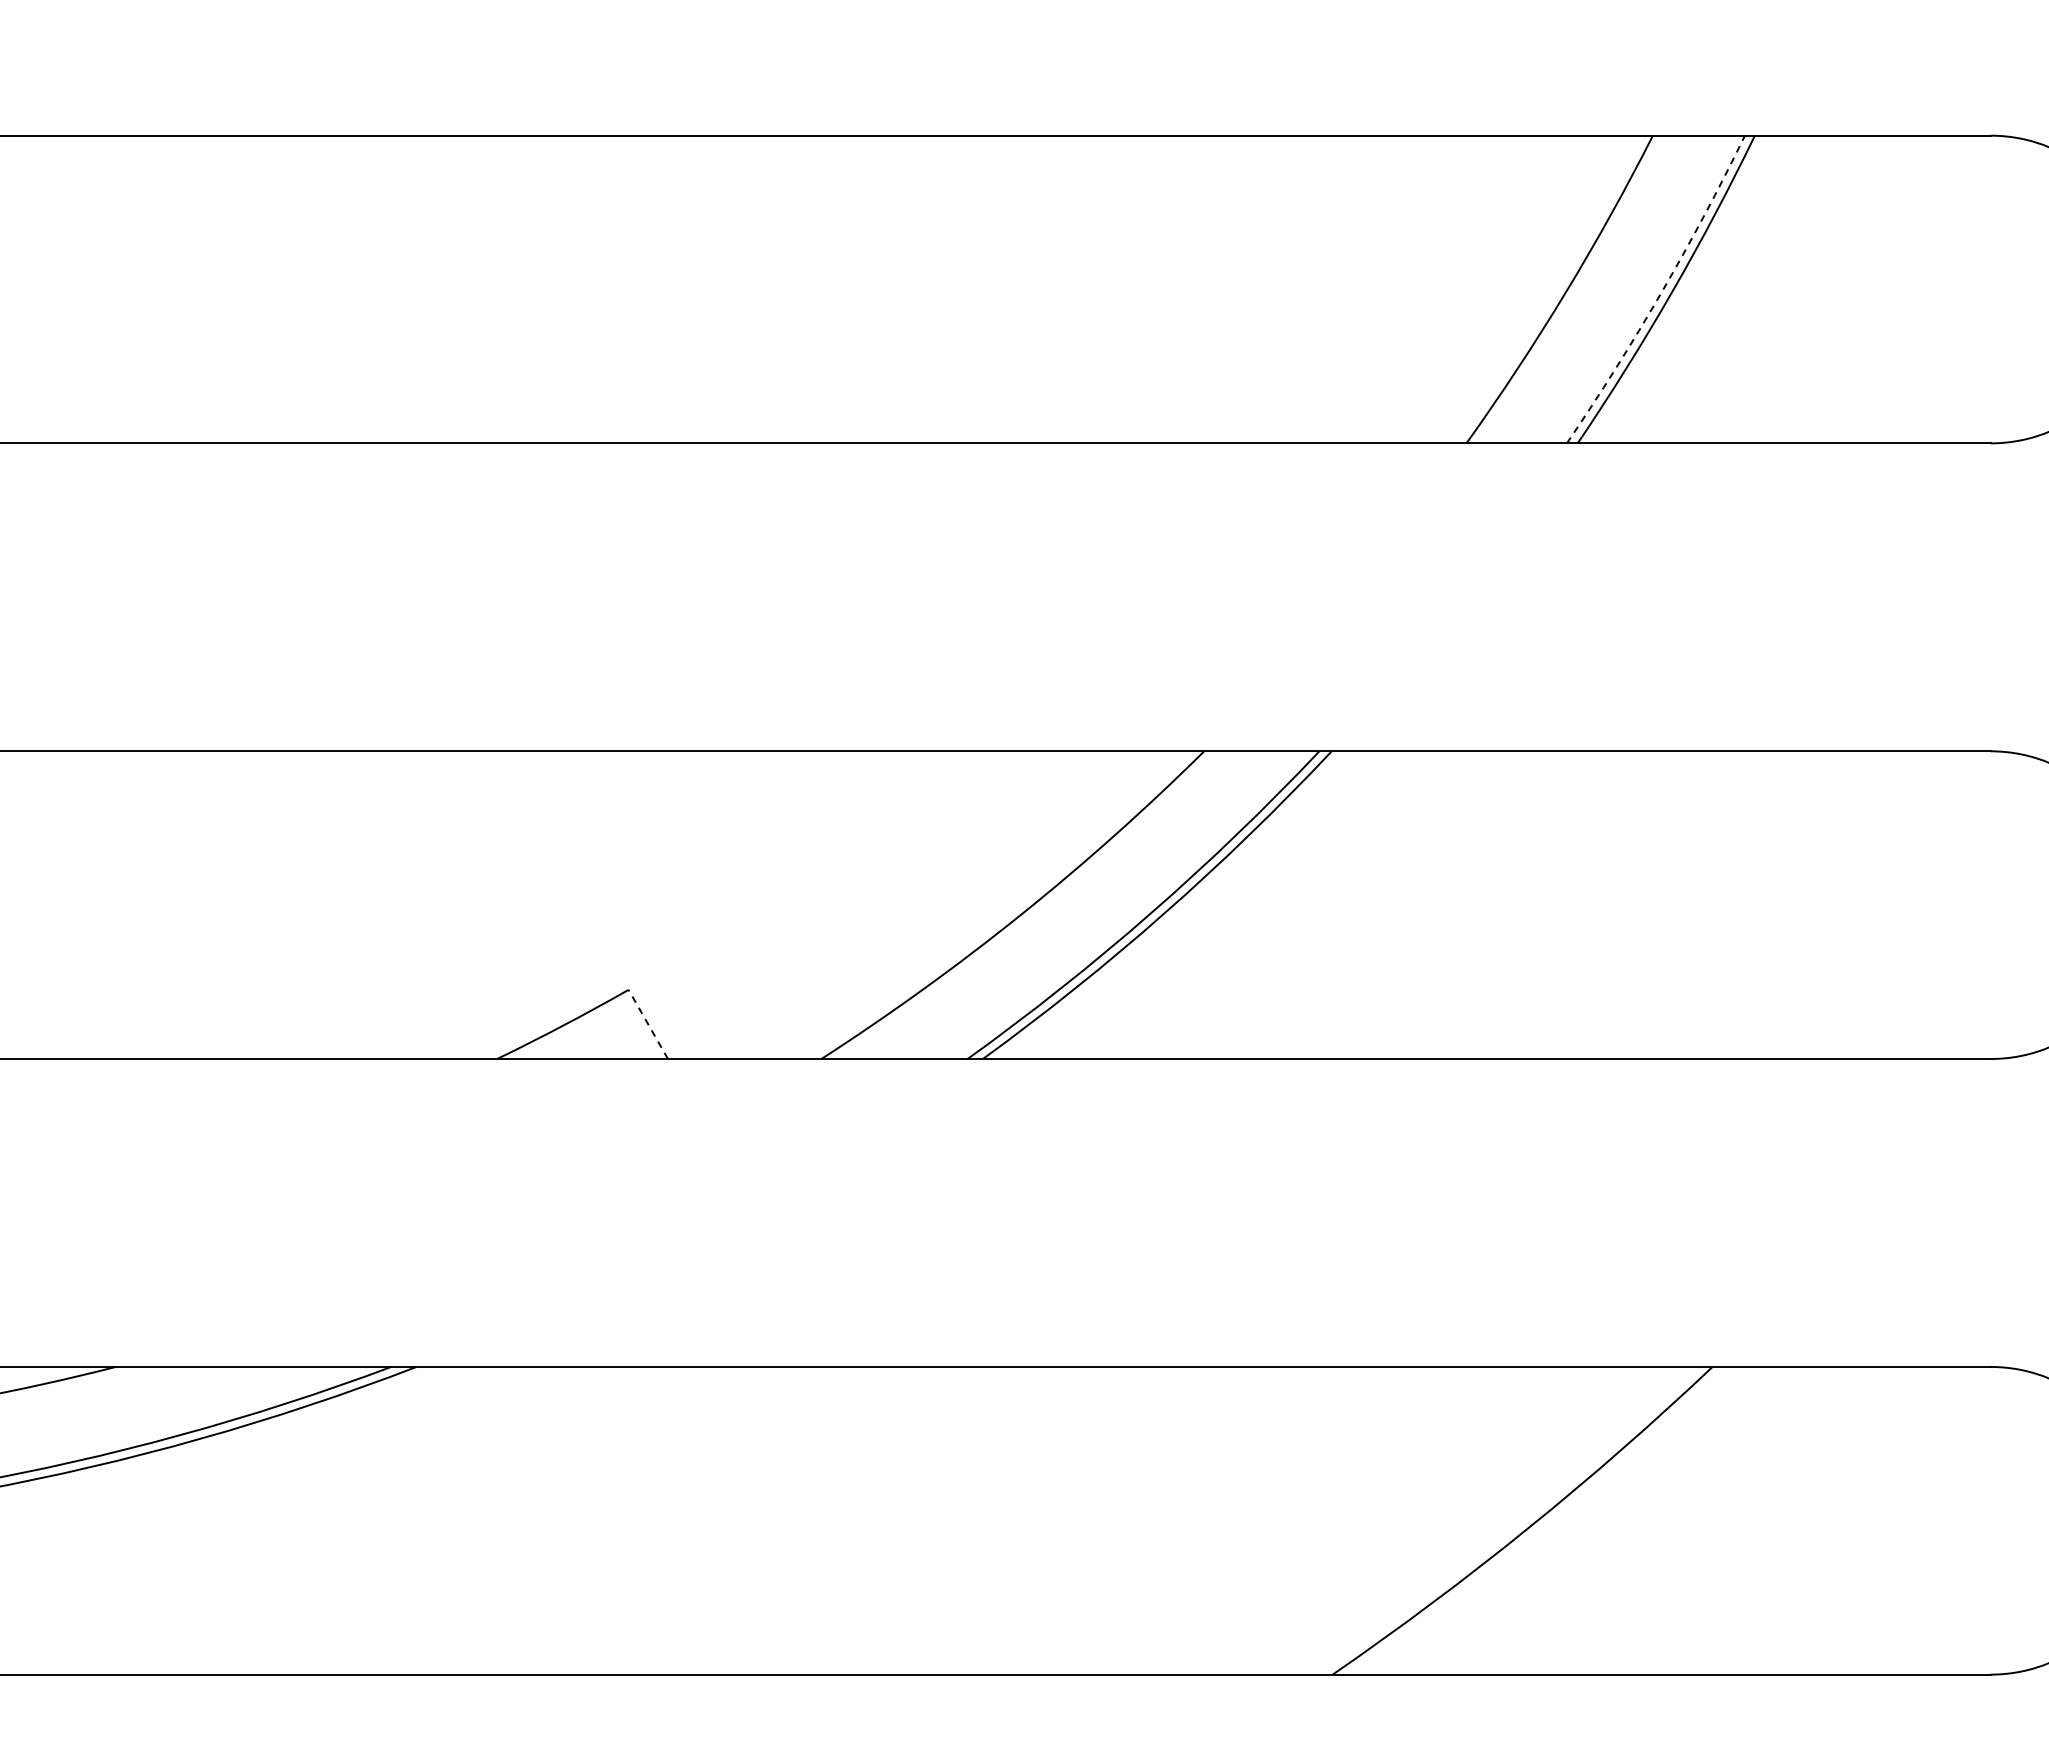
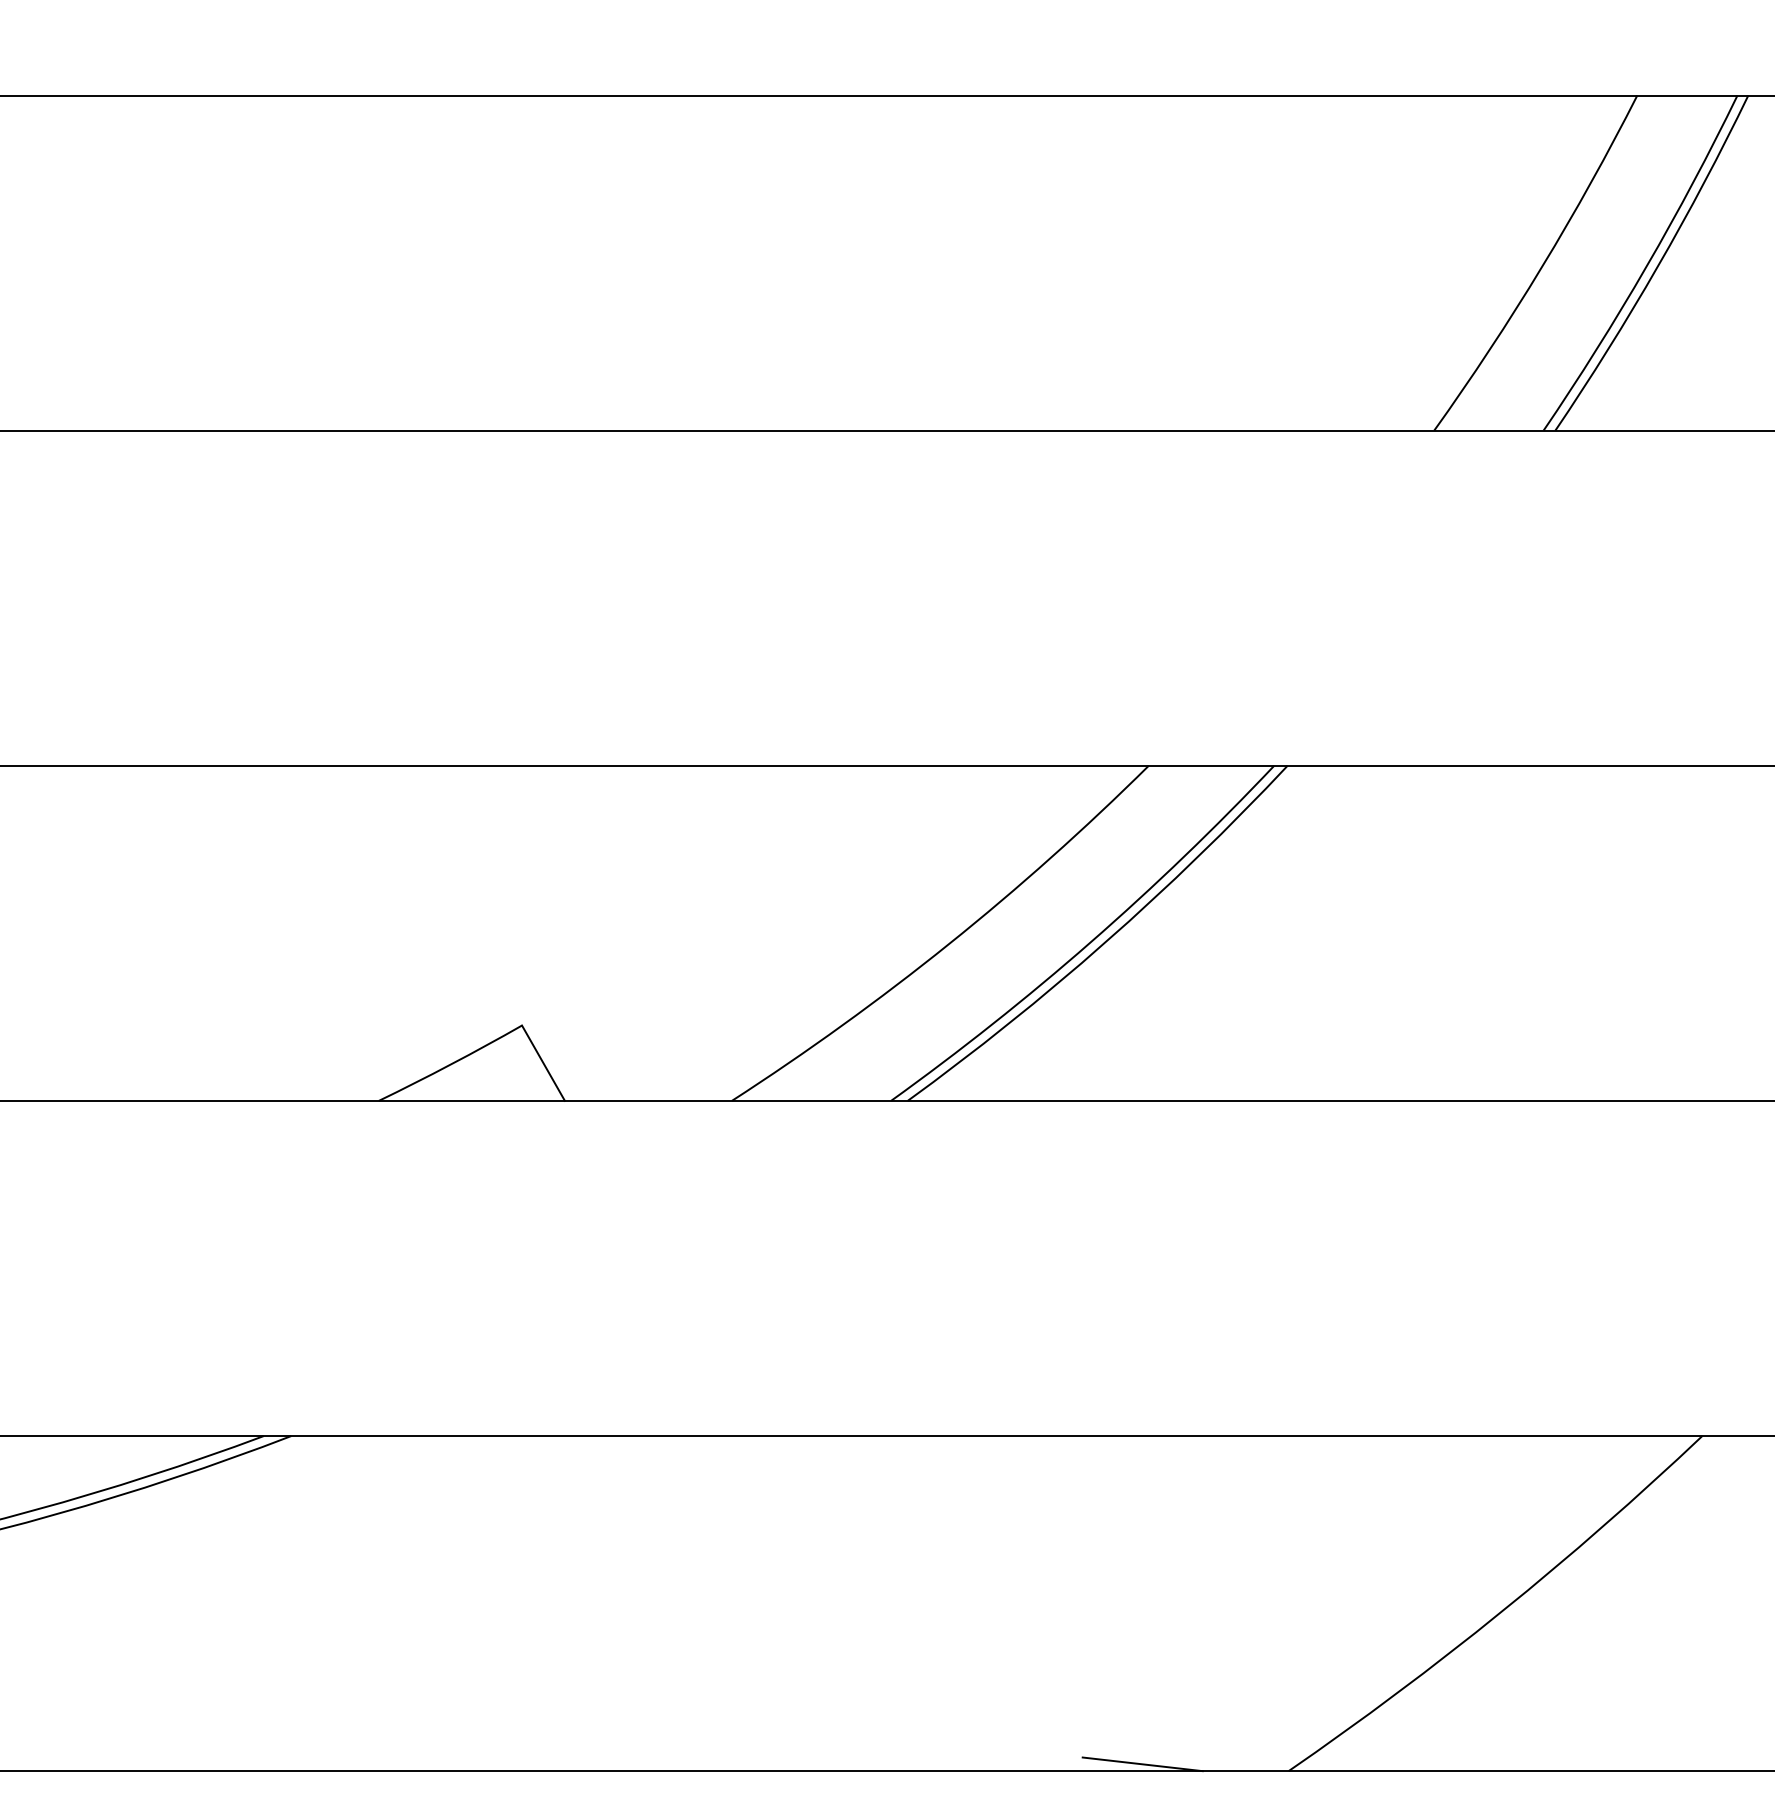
arc: (1661, 292) -> (1646, 266), dashed -> solid
line: (648, 1024) -> (543, 1063), dashed -> solid
line: (1198, 1668) -> (1142, 1764), added

